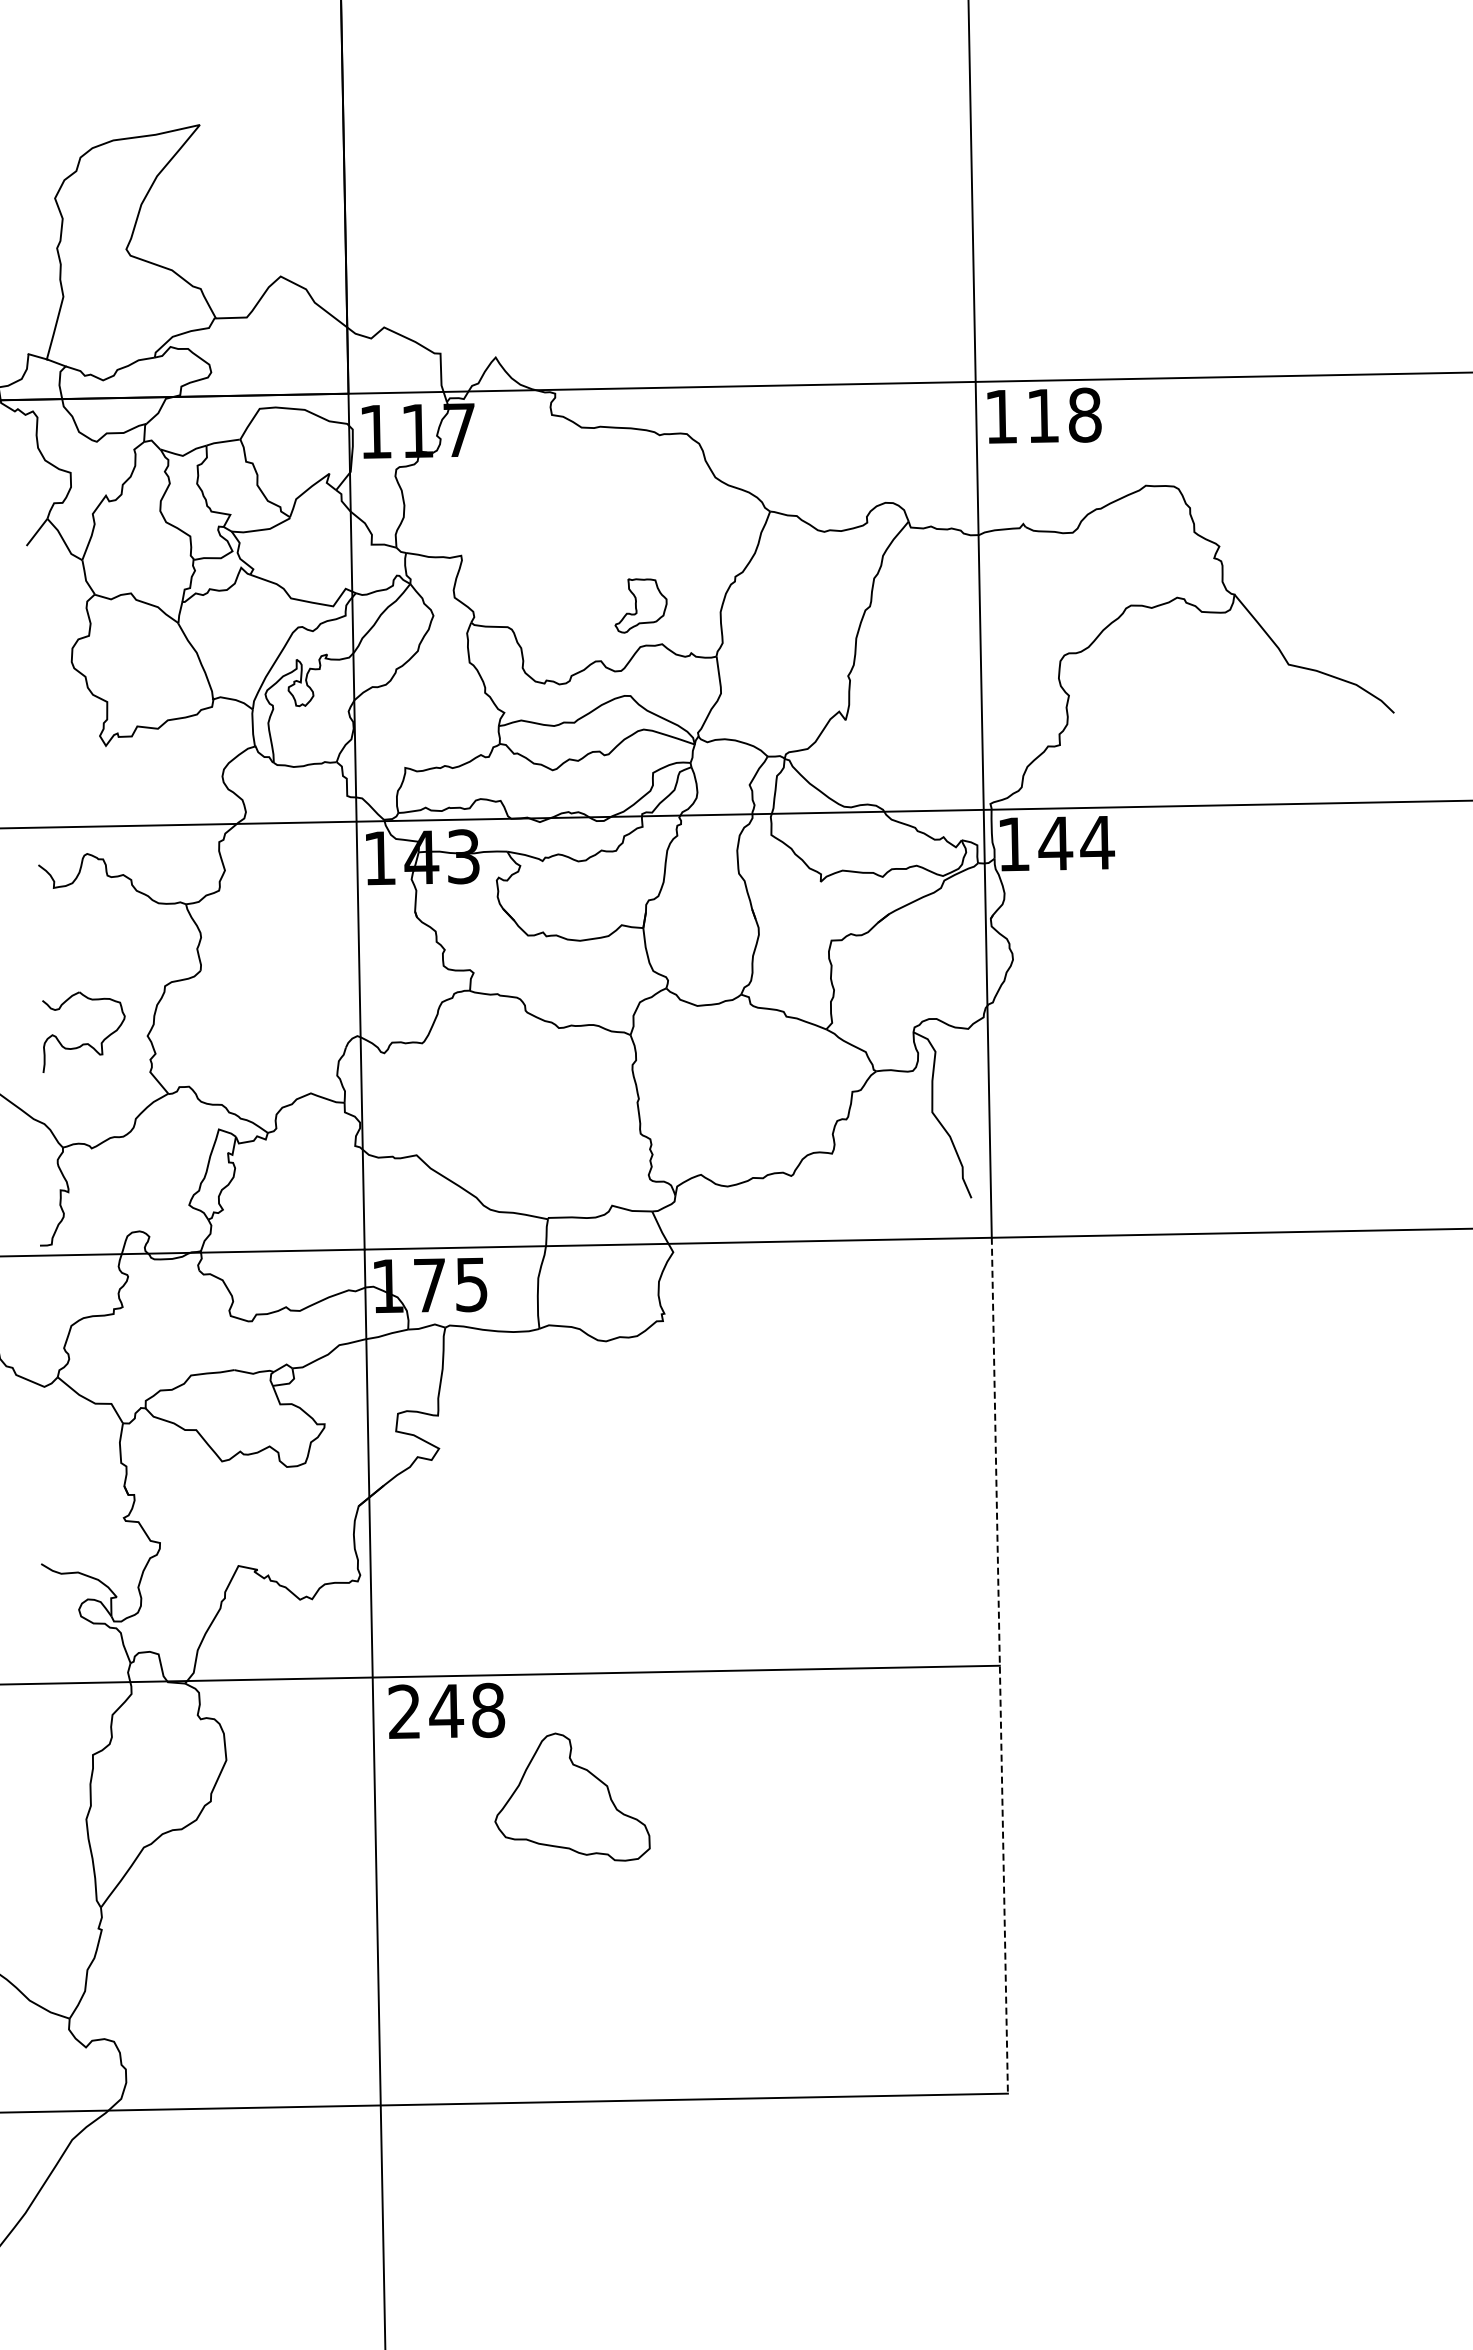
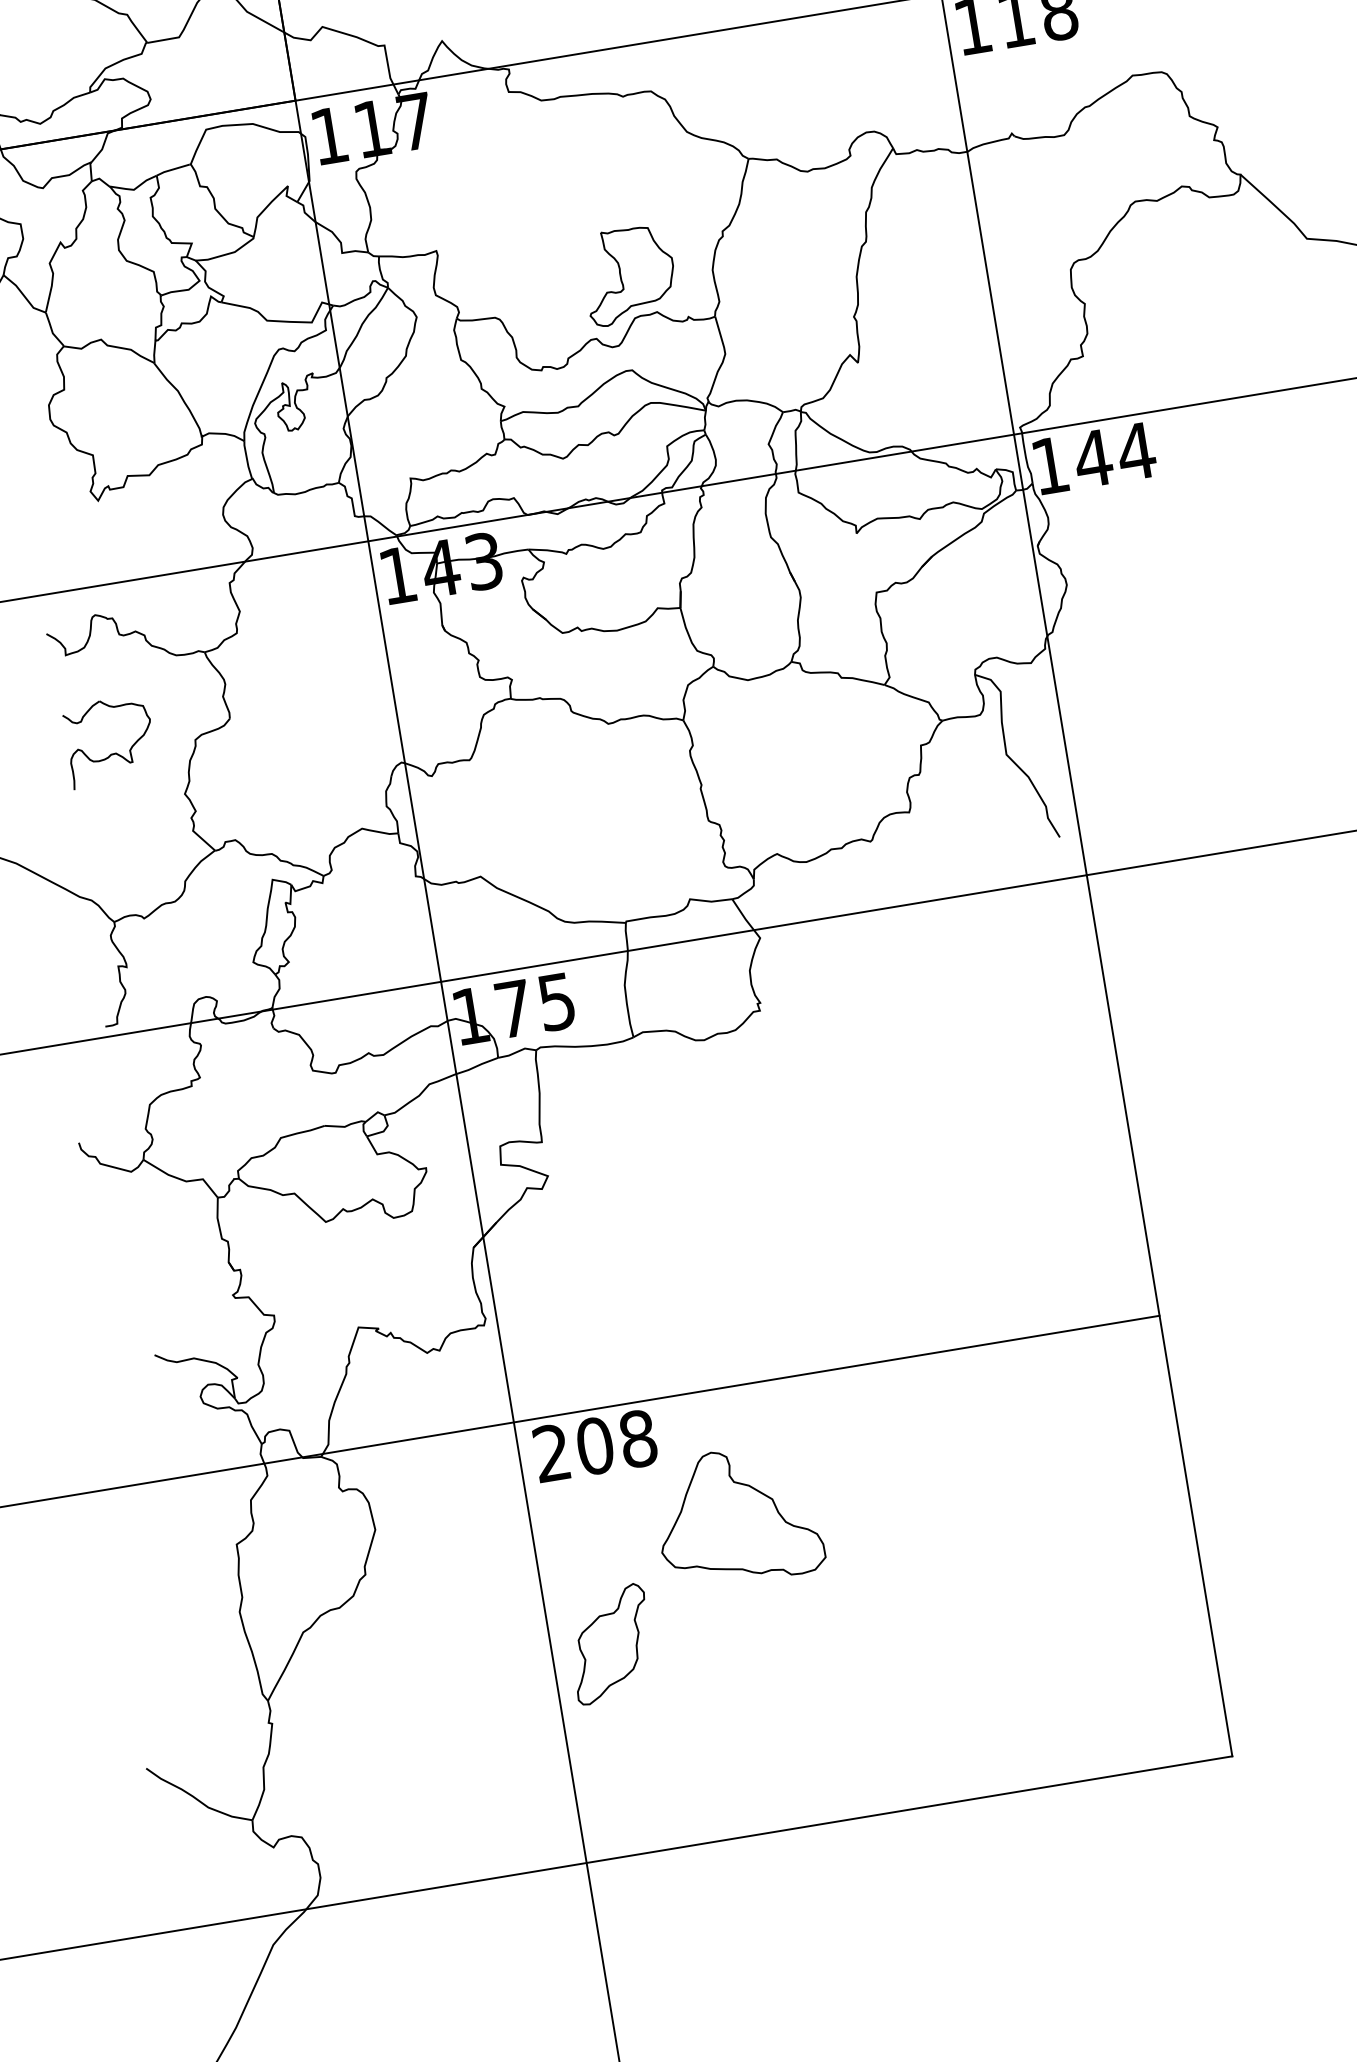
part: (640, 605) -> (628, 275), size x1.67
part: (83, 1043) -> (111, 753), moved
line: (999, 1666) -> (1159, 1316), dashed -> solid
text: (446, 1710) -> (595, 1445), 248 -> 208
part: (433, 1901) -> (610, 1644), added

